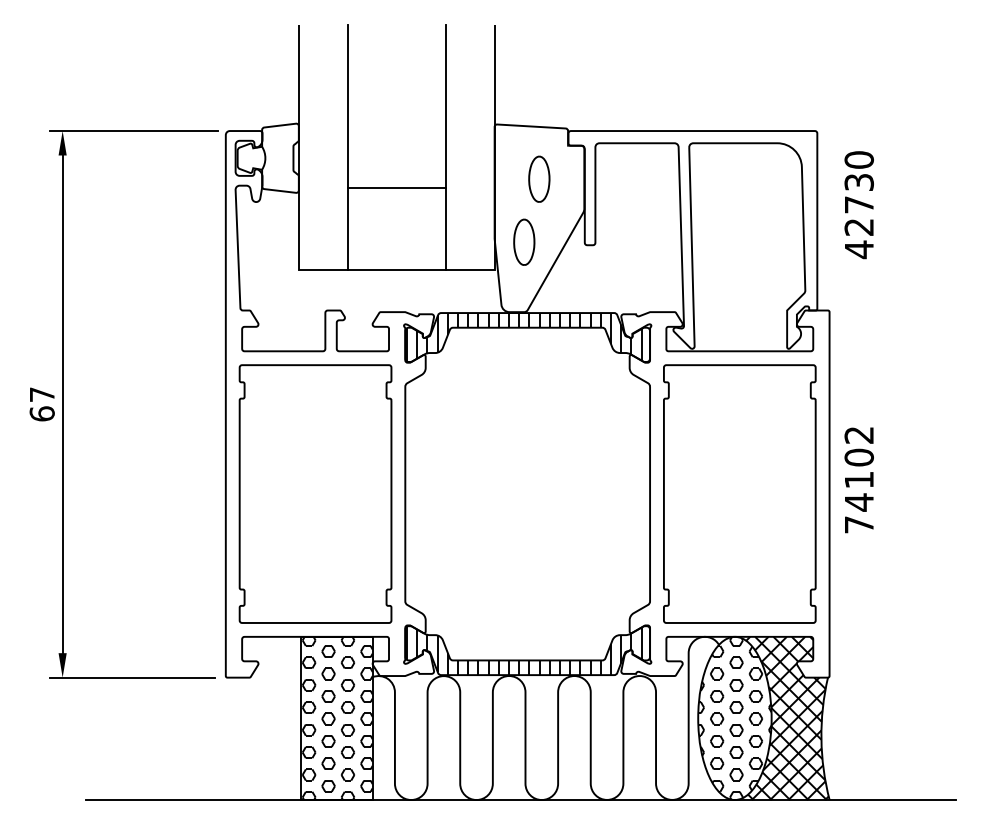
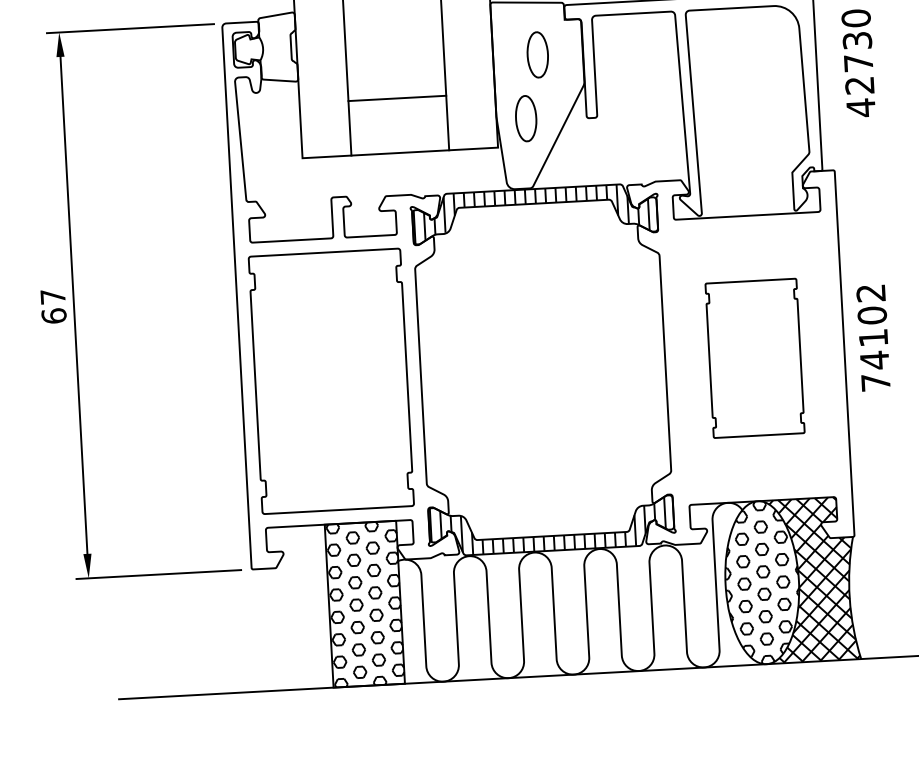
line: (396, 188) -> (397, 98), moved
part: (739, 493) -> (754, 357), size x0.6

